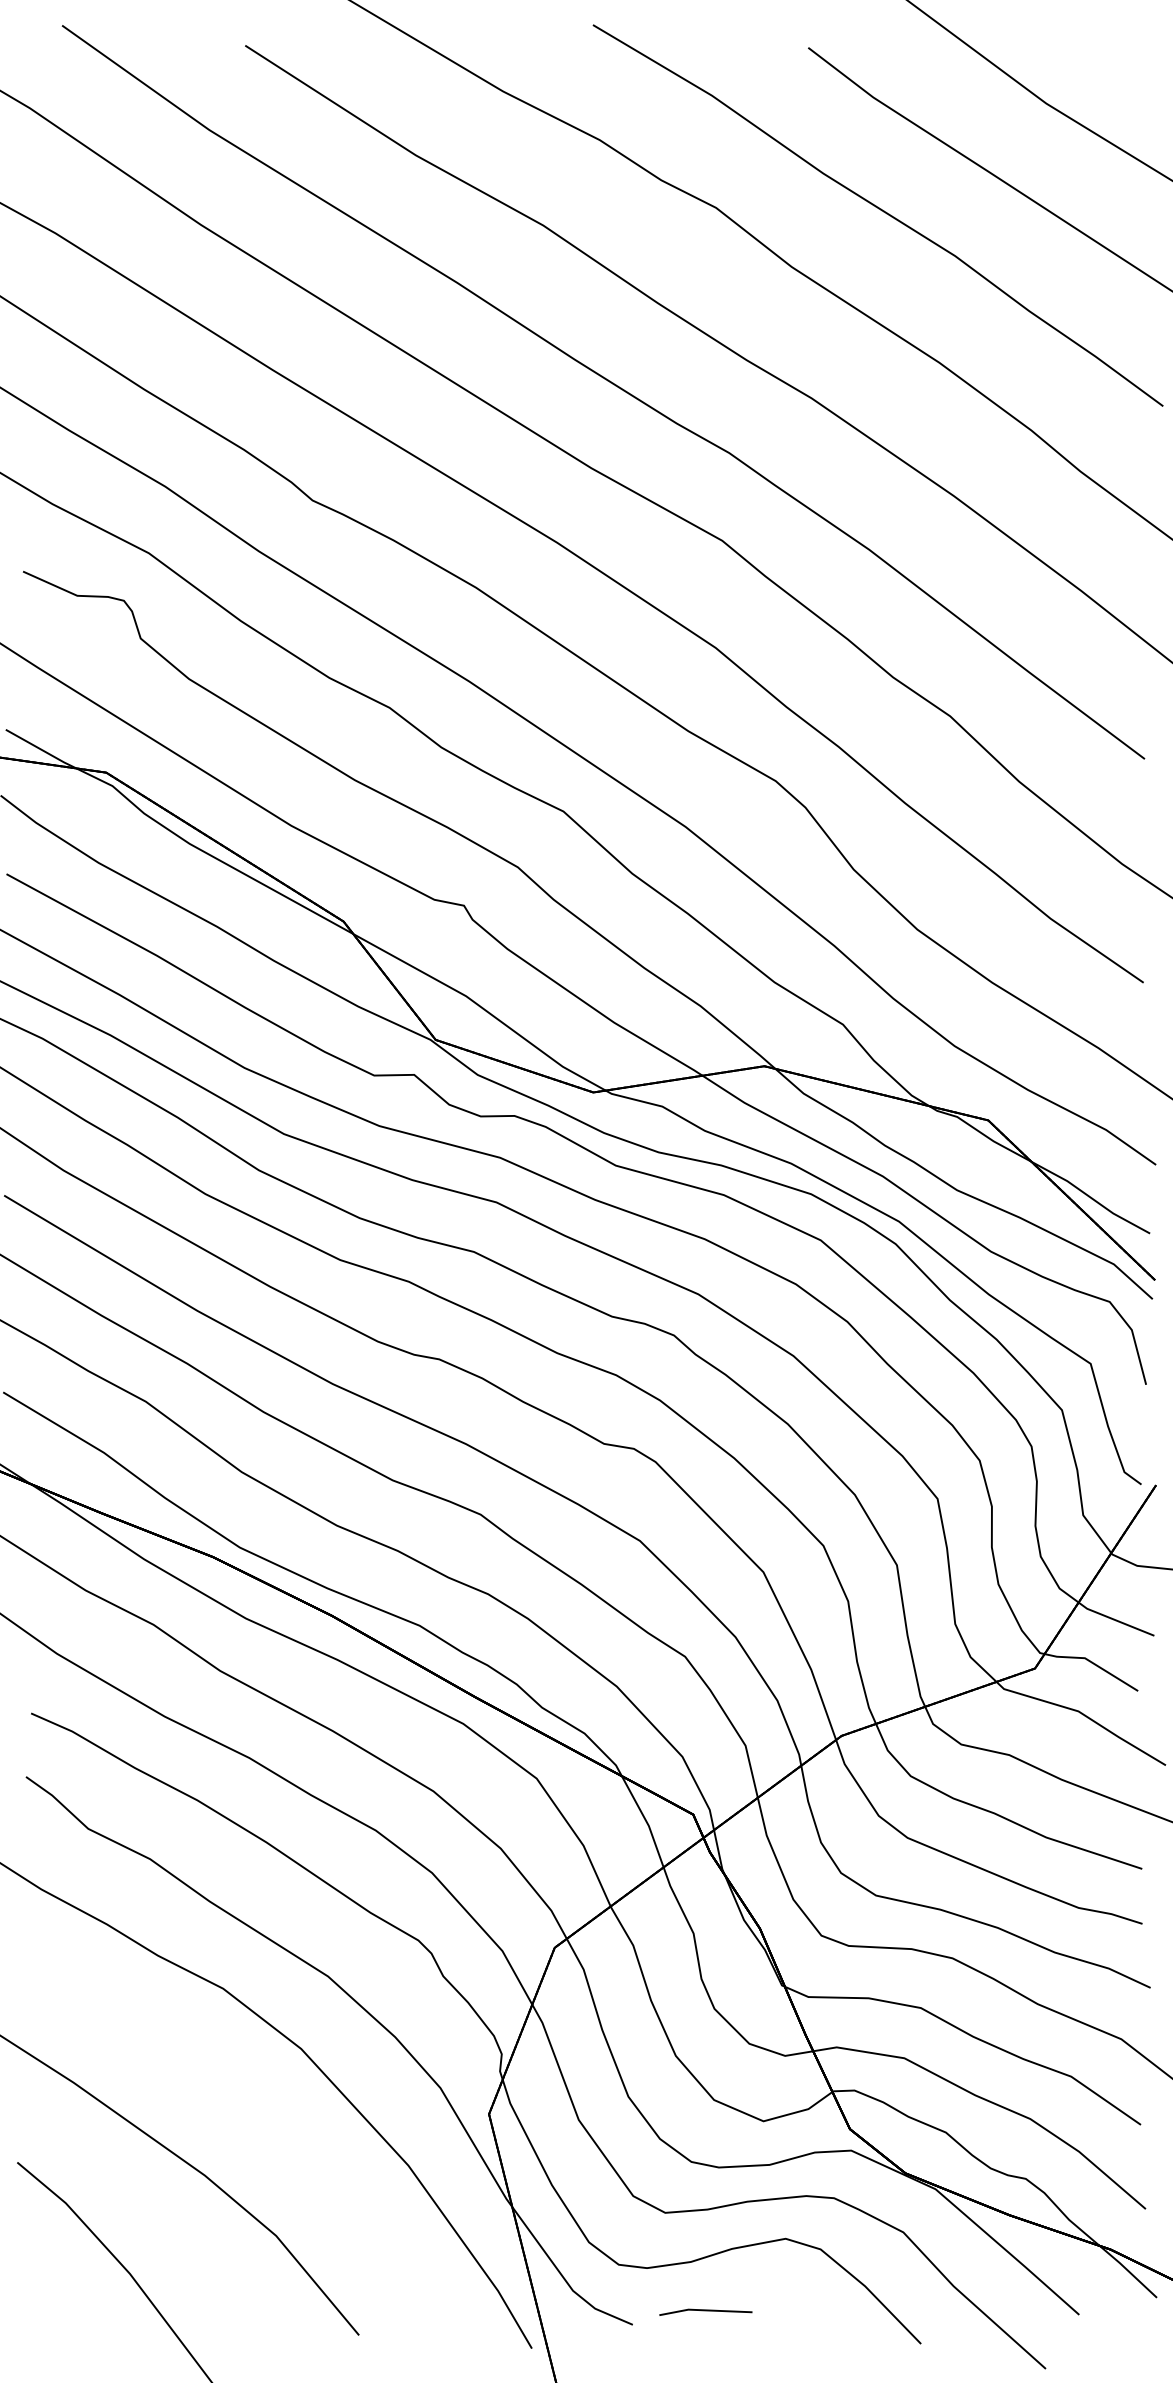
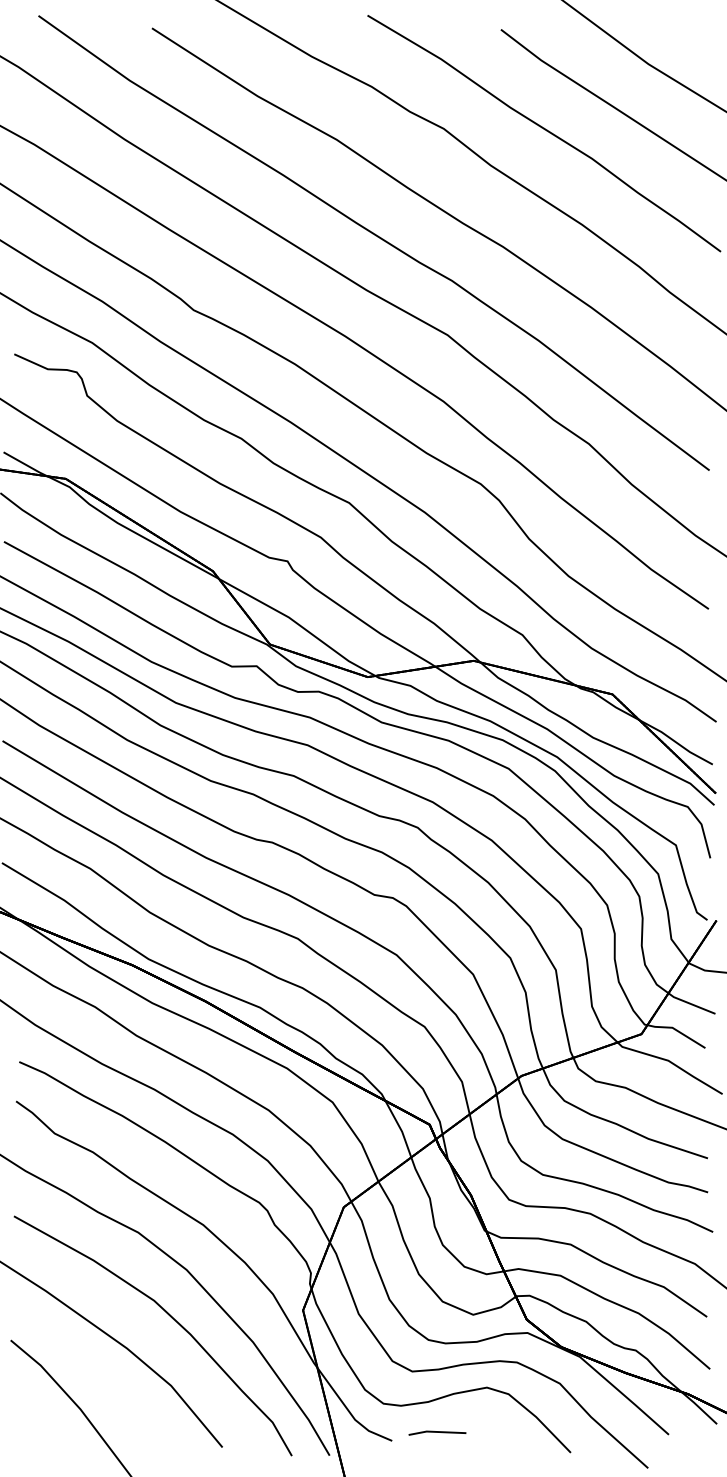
curve: (275, 2125) -> (170, 1317), added

